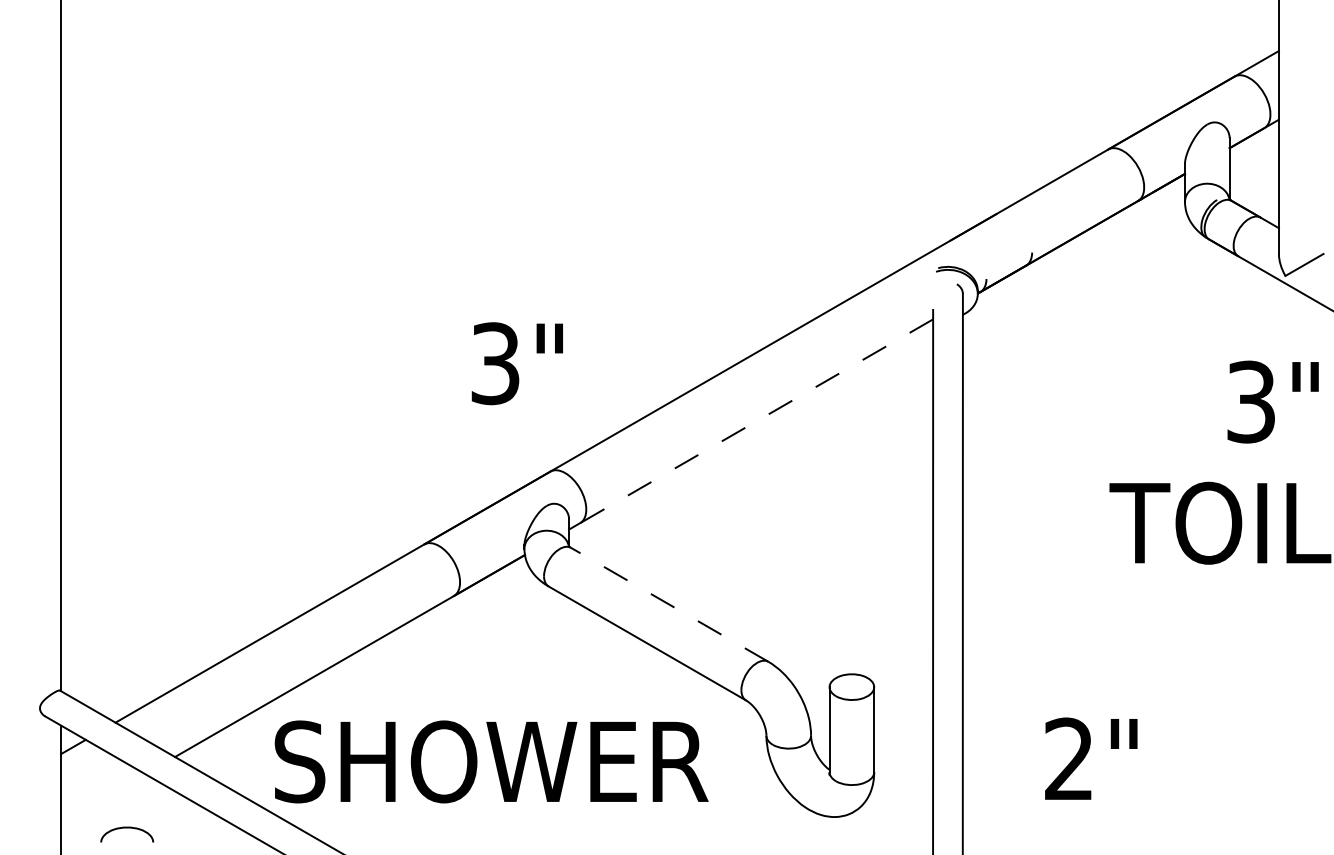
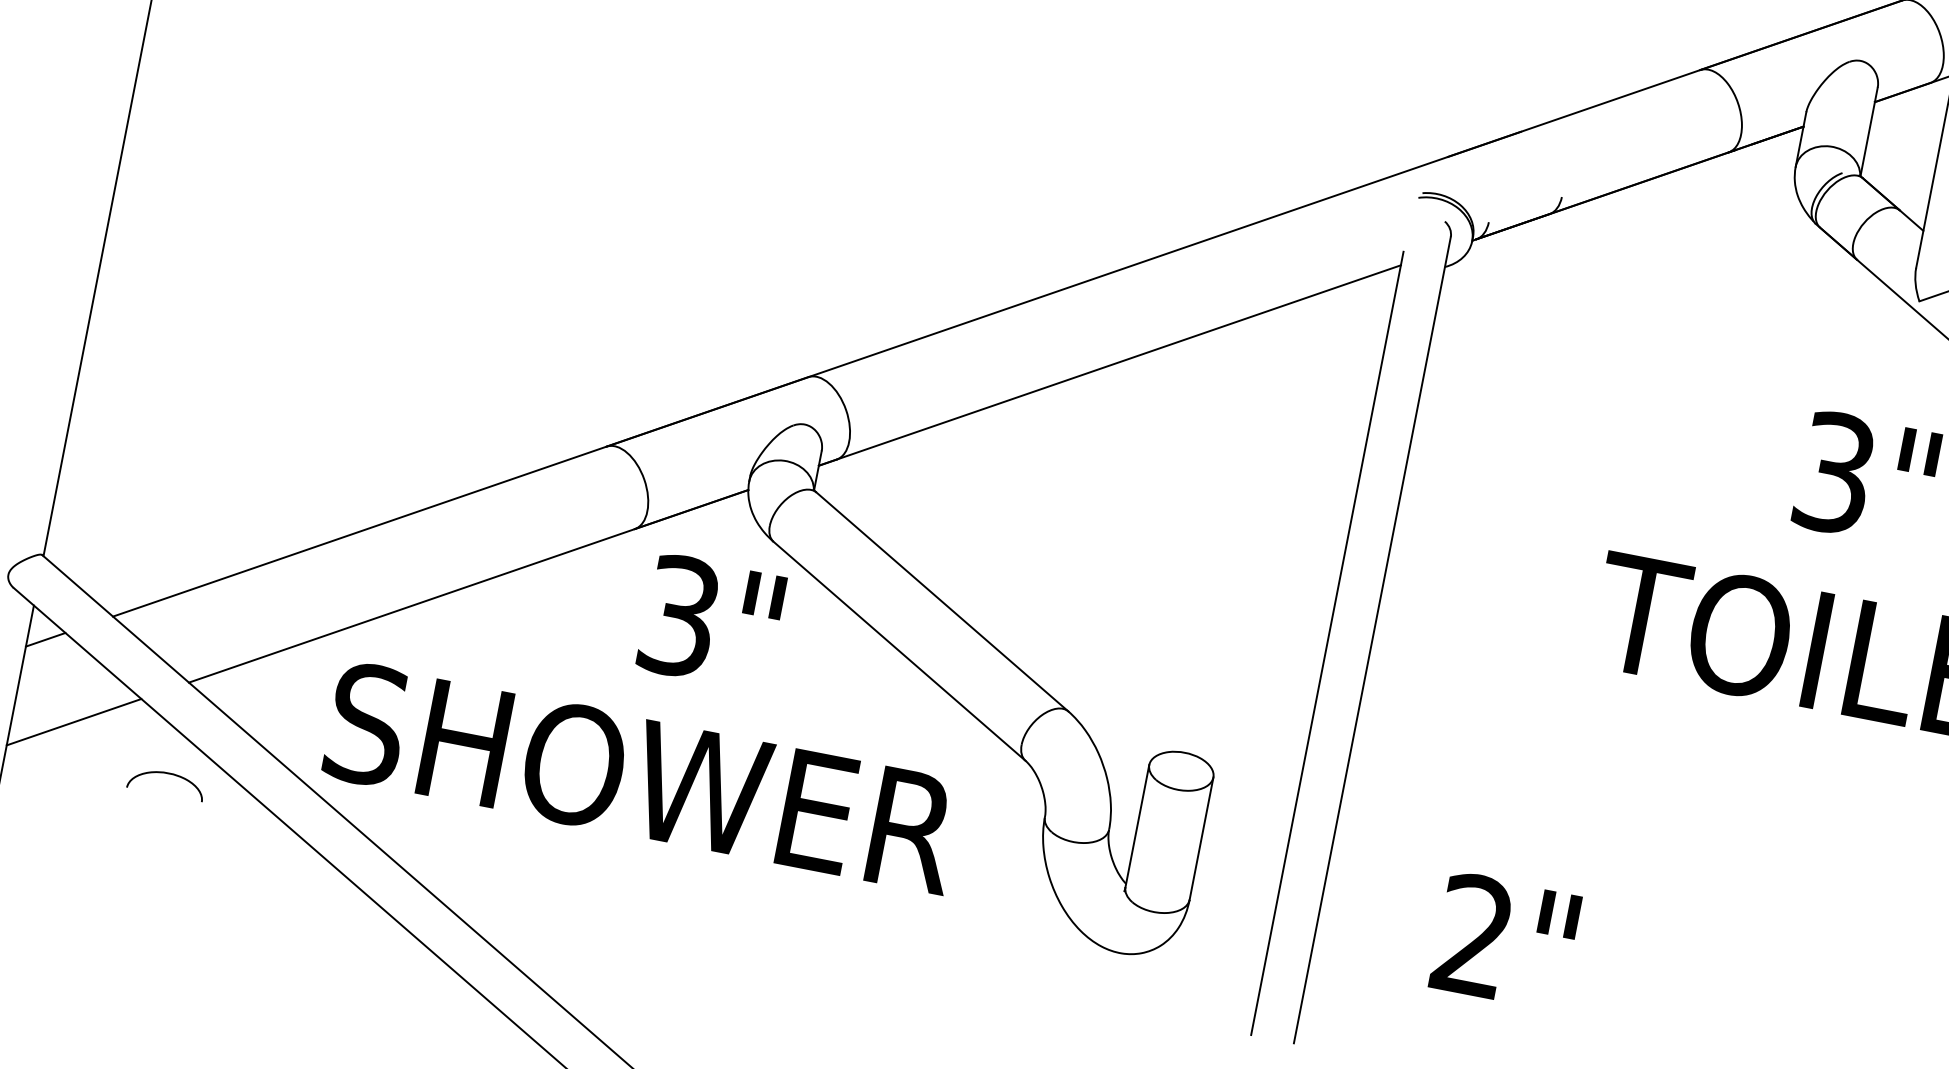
text: (516, 363) -> (710, 622), moved
line: (750, 424) -> (1108, 365), dashed -> solid
line: (669, 604) -> (942, 601), dashed -> solid
line: (103, 798) -> (74, 722), added
curve: (127, 828) -> (168, 774), moved

